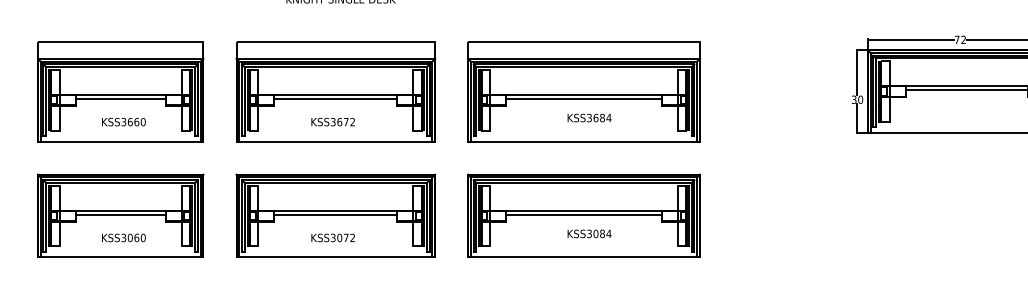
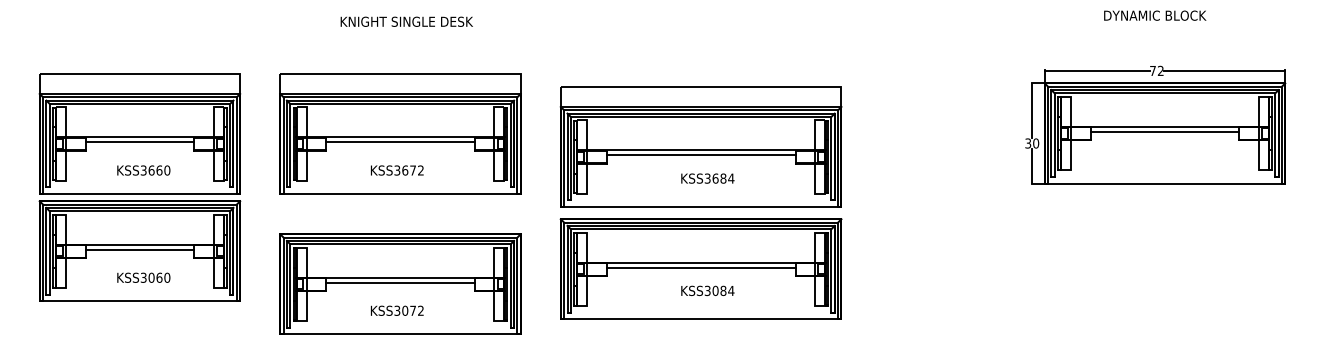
part: (583, 91) -> (700, 146), moved
part: (120, 215) -> (139, 250), moved
part: (583, 215) -> (700, 268), moved

